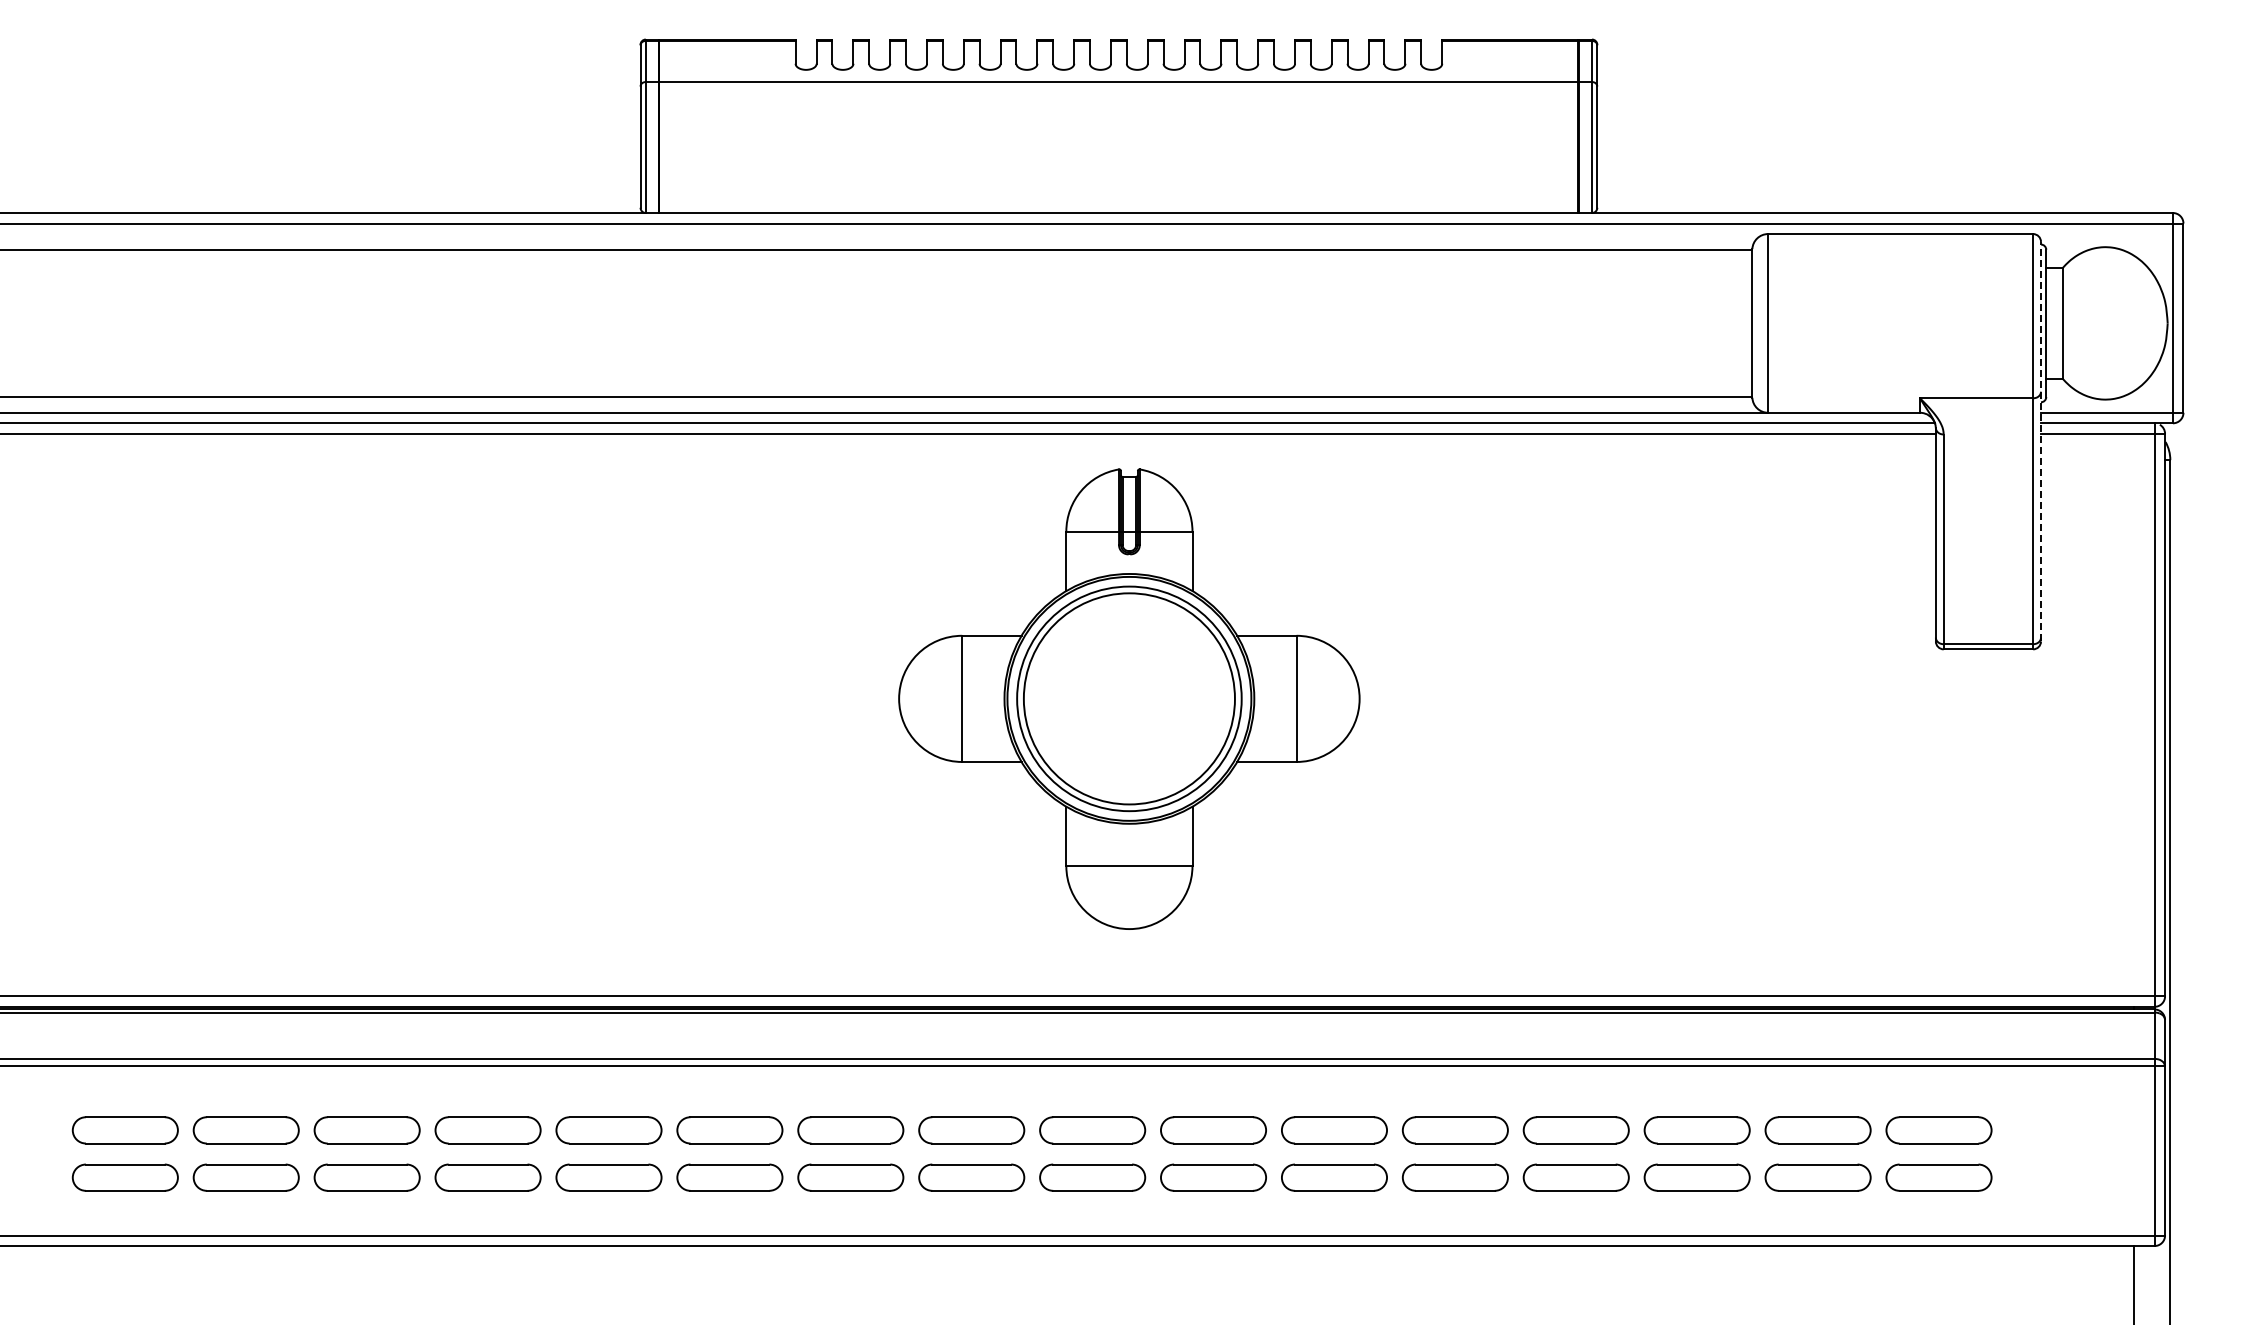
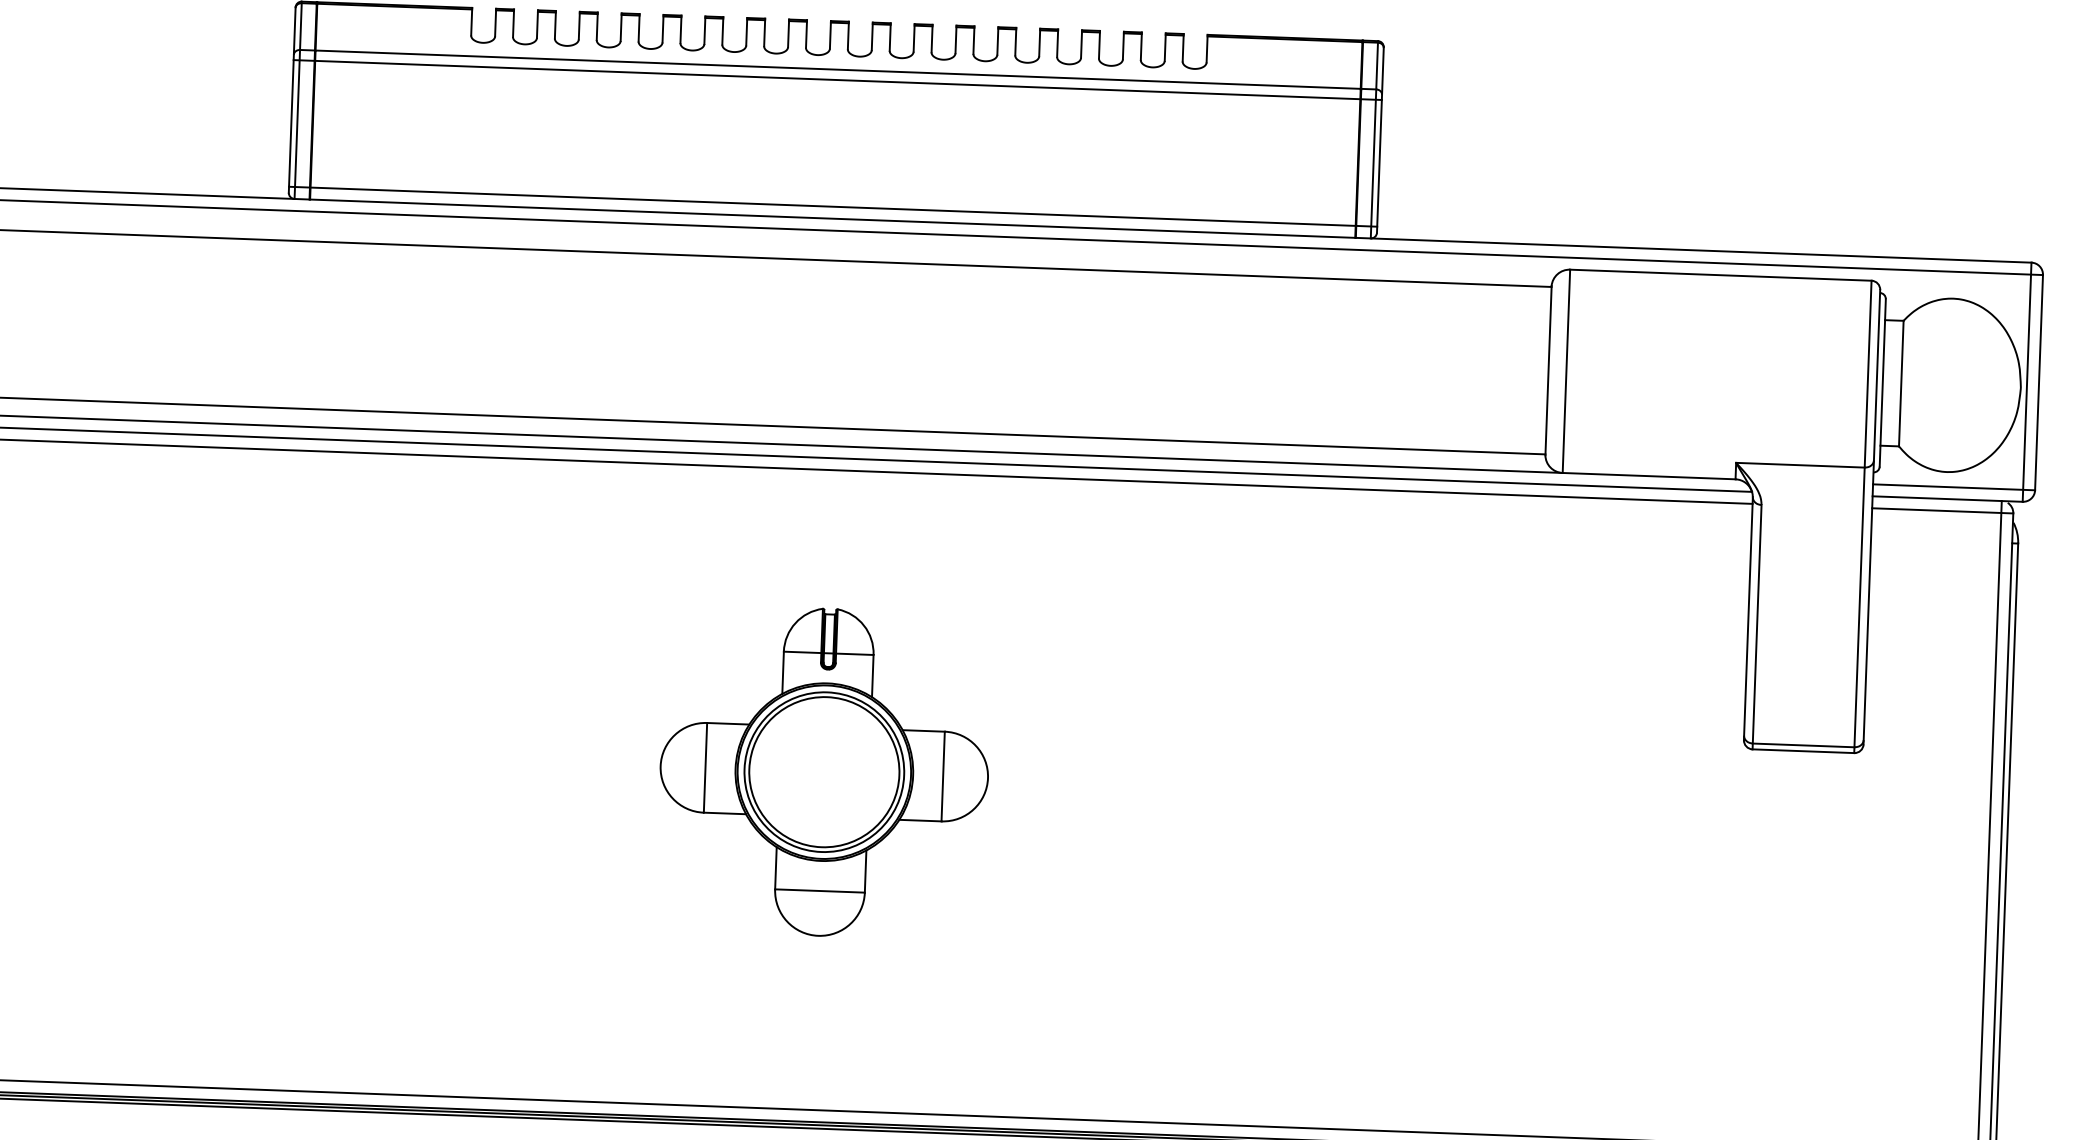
line: (1118, 91) -> (837, 80), added
line: (1118, 202) -> (832, 206), added
line: (2041, 441) -> (1872, 517), dashed -> solid
part: (1129, 699) -> (824, 772), size x0.62

